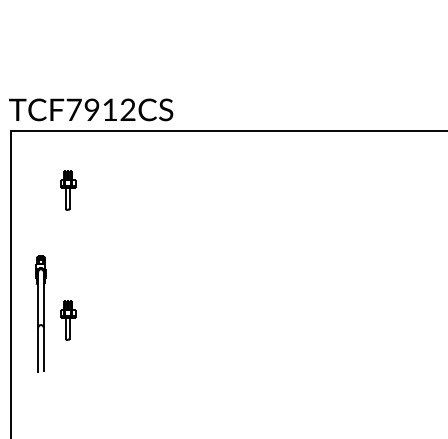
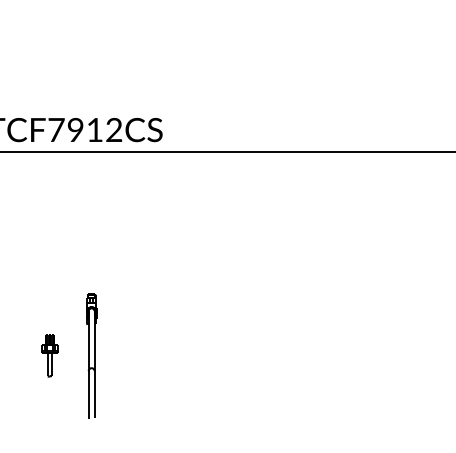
part: (68, 190) -> (50, 216), removed
part: (40, 313) -> (91, 355), moved

